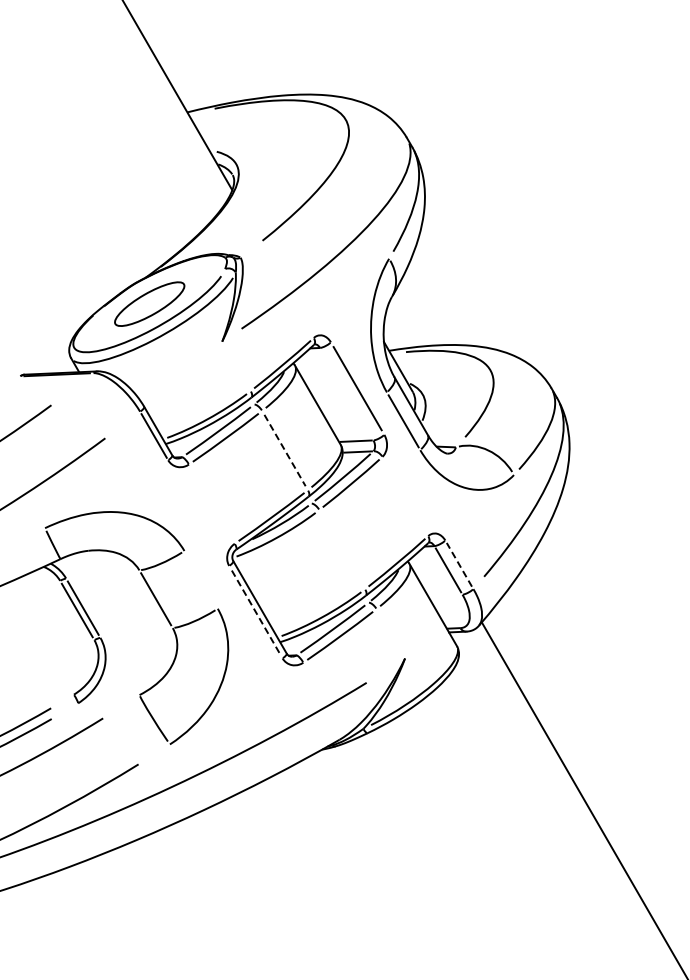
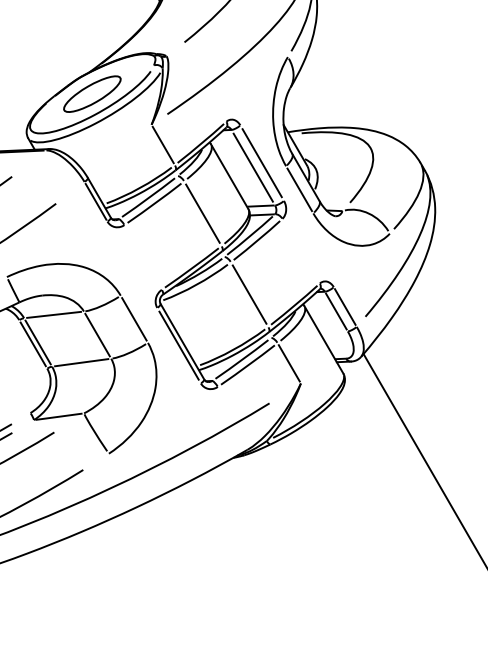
line: (236, 366) -> (163, 145), added
line: (346, 393) -> (253, 167), added
line: (285, 450) -> (203, 213), dashed -> solid
line: (341, 549) -> (248, 294), added
line: (459, 564) -> (345, 306), dashed -> solid
line: (102, 574) -> (53, 314), added
line: (201, 579) -> (134, 319), added
line: (256, 612) -> (179, 345), dashed -> solid
line: (136, 632) -> (81, 362), added
line: (390, 633) -> (289, 363), added
line: (108, 698) -> (58, 416), added

